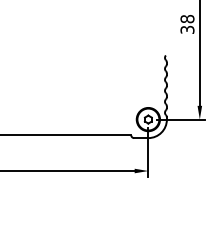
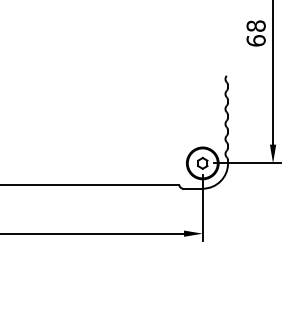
text: (187, 29) -> (256, 40), 38 -> 68

